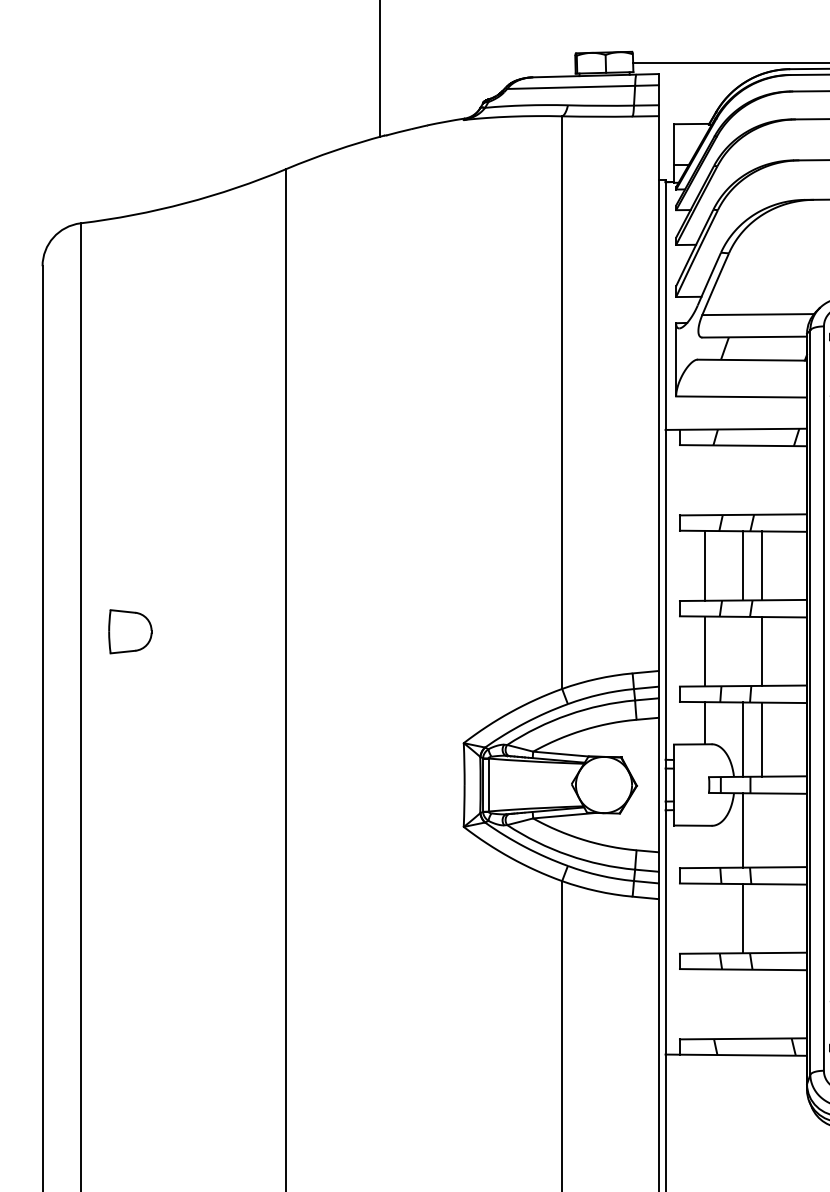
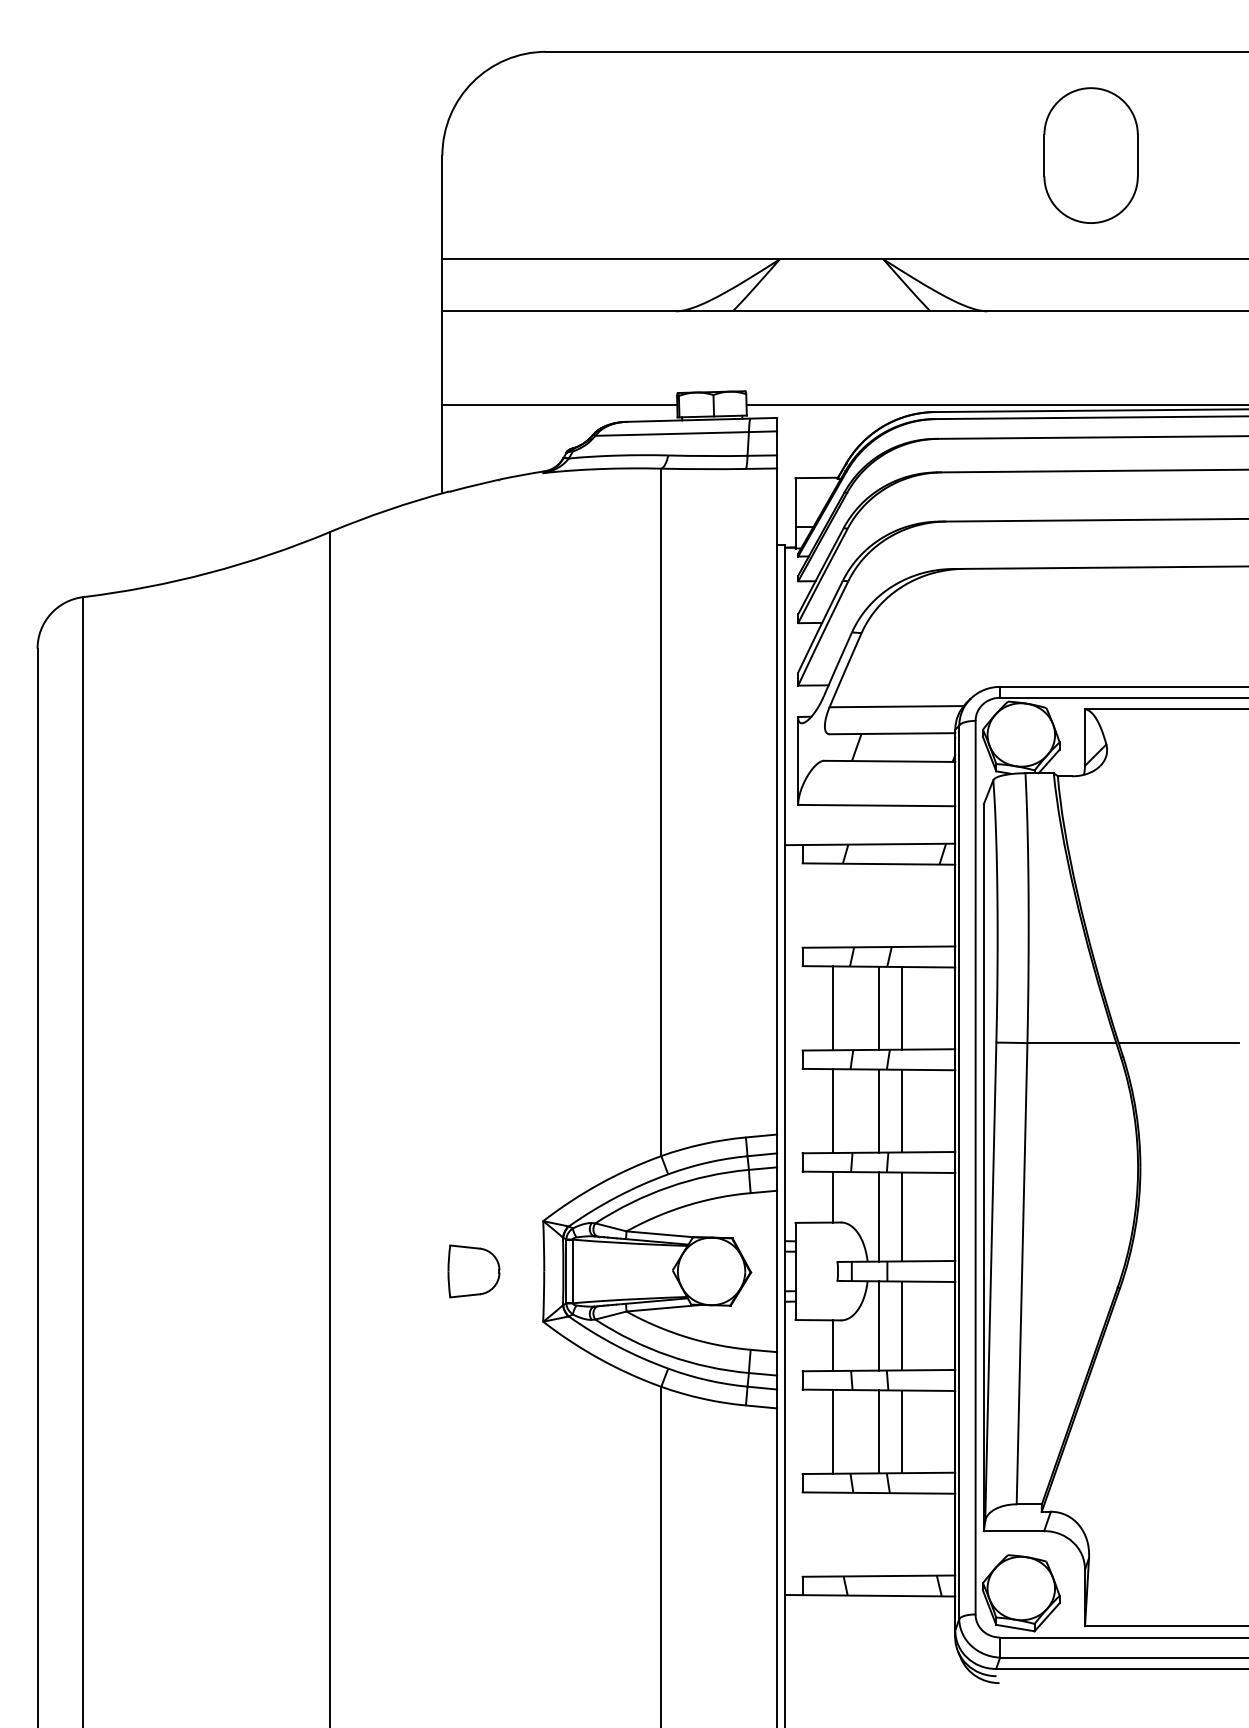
line: (477, 62) -> (559, 404), added
part: (129, 631) -> (473, 1271), moved
line: (743, 650) -> (878, 1110), added
line: (762, 830) -> (901, 1325), added
line: (704, 846) -> (832, 1345), added
line: (704, 918) -> (832, 1431), added
line: (762, 918) -> (901, 1431), added

